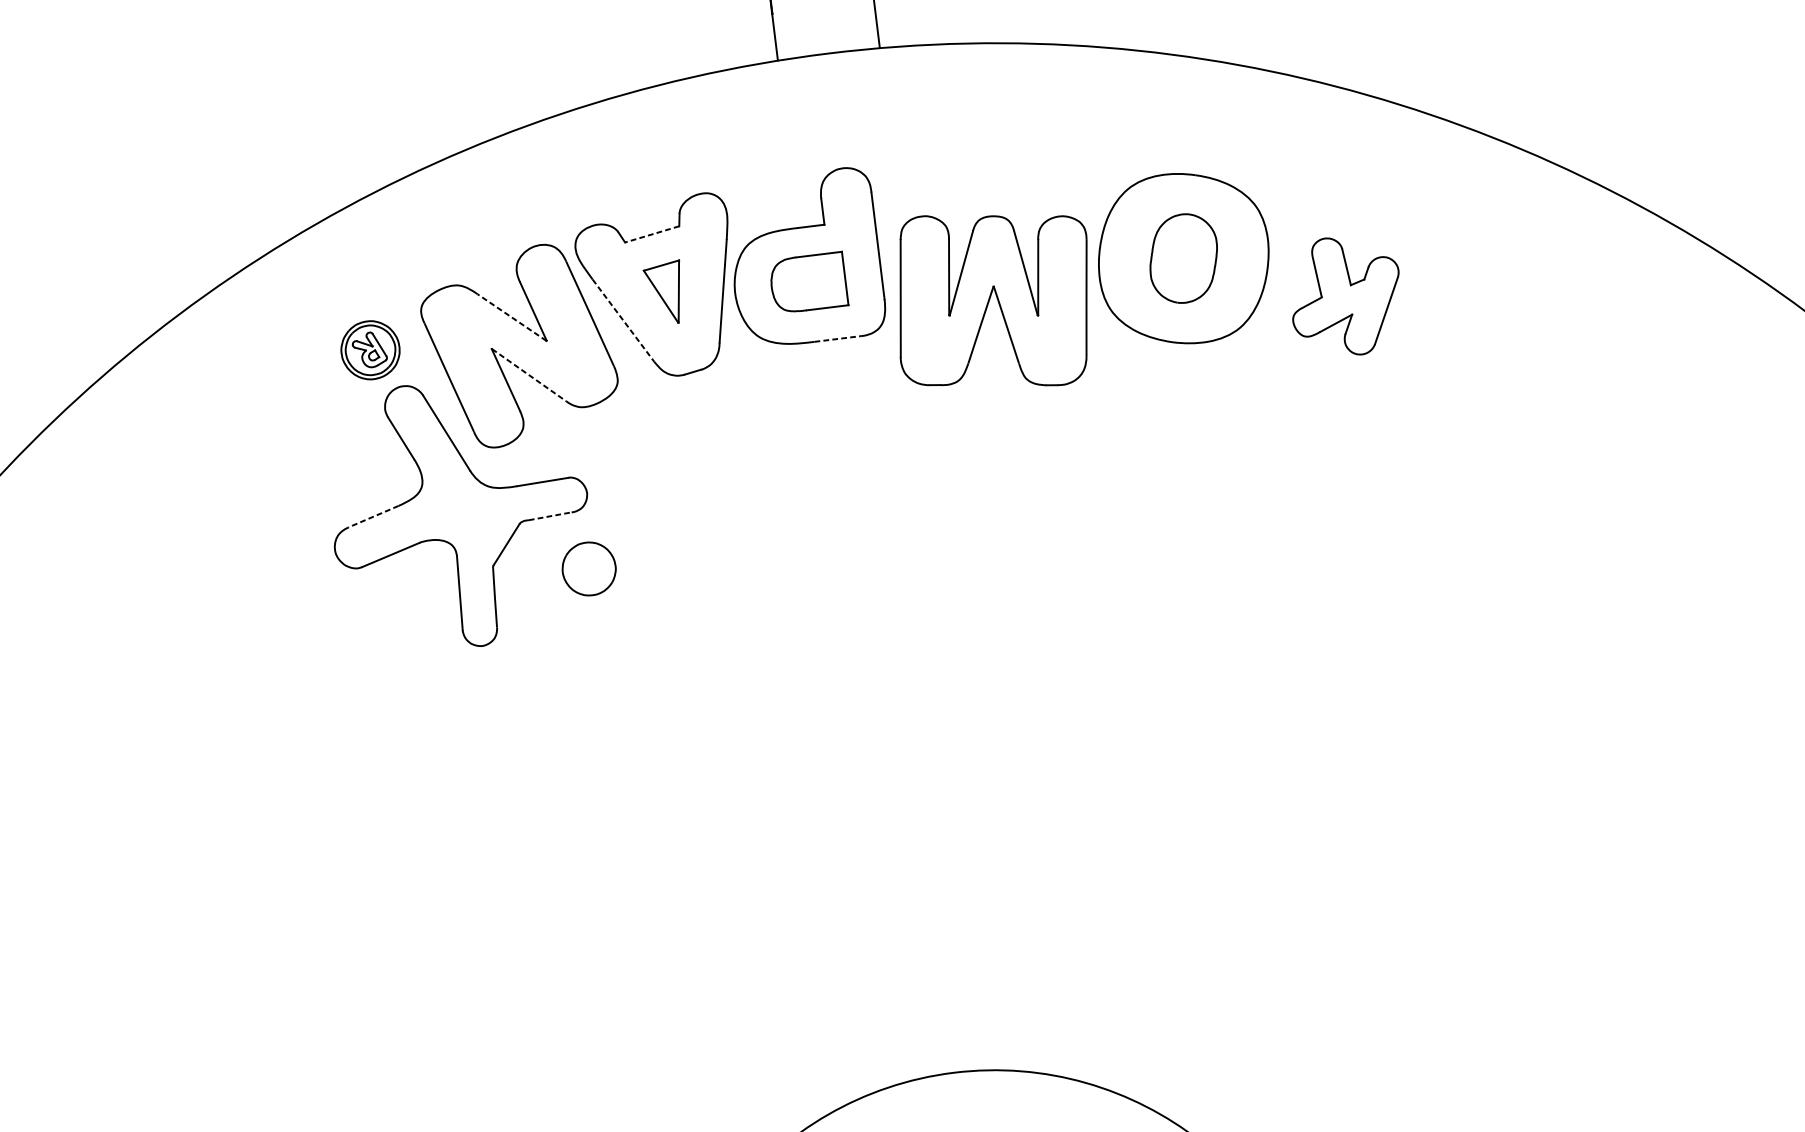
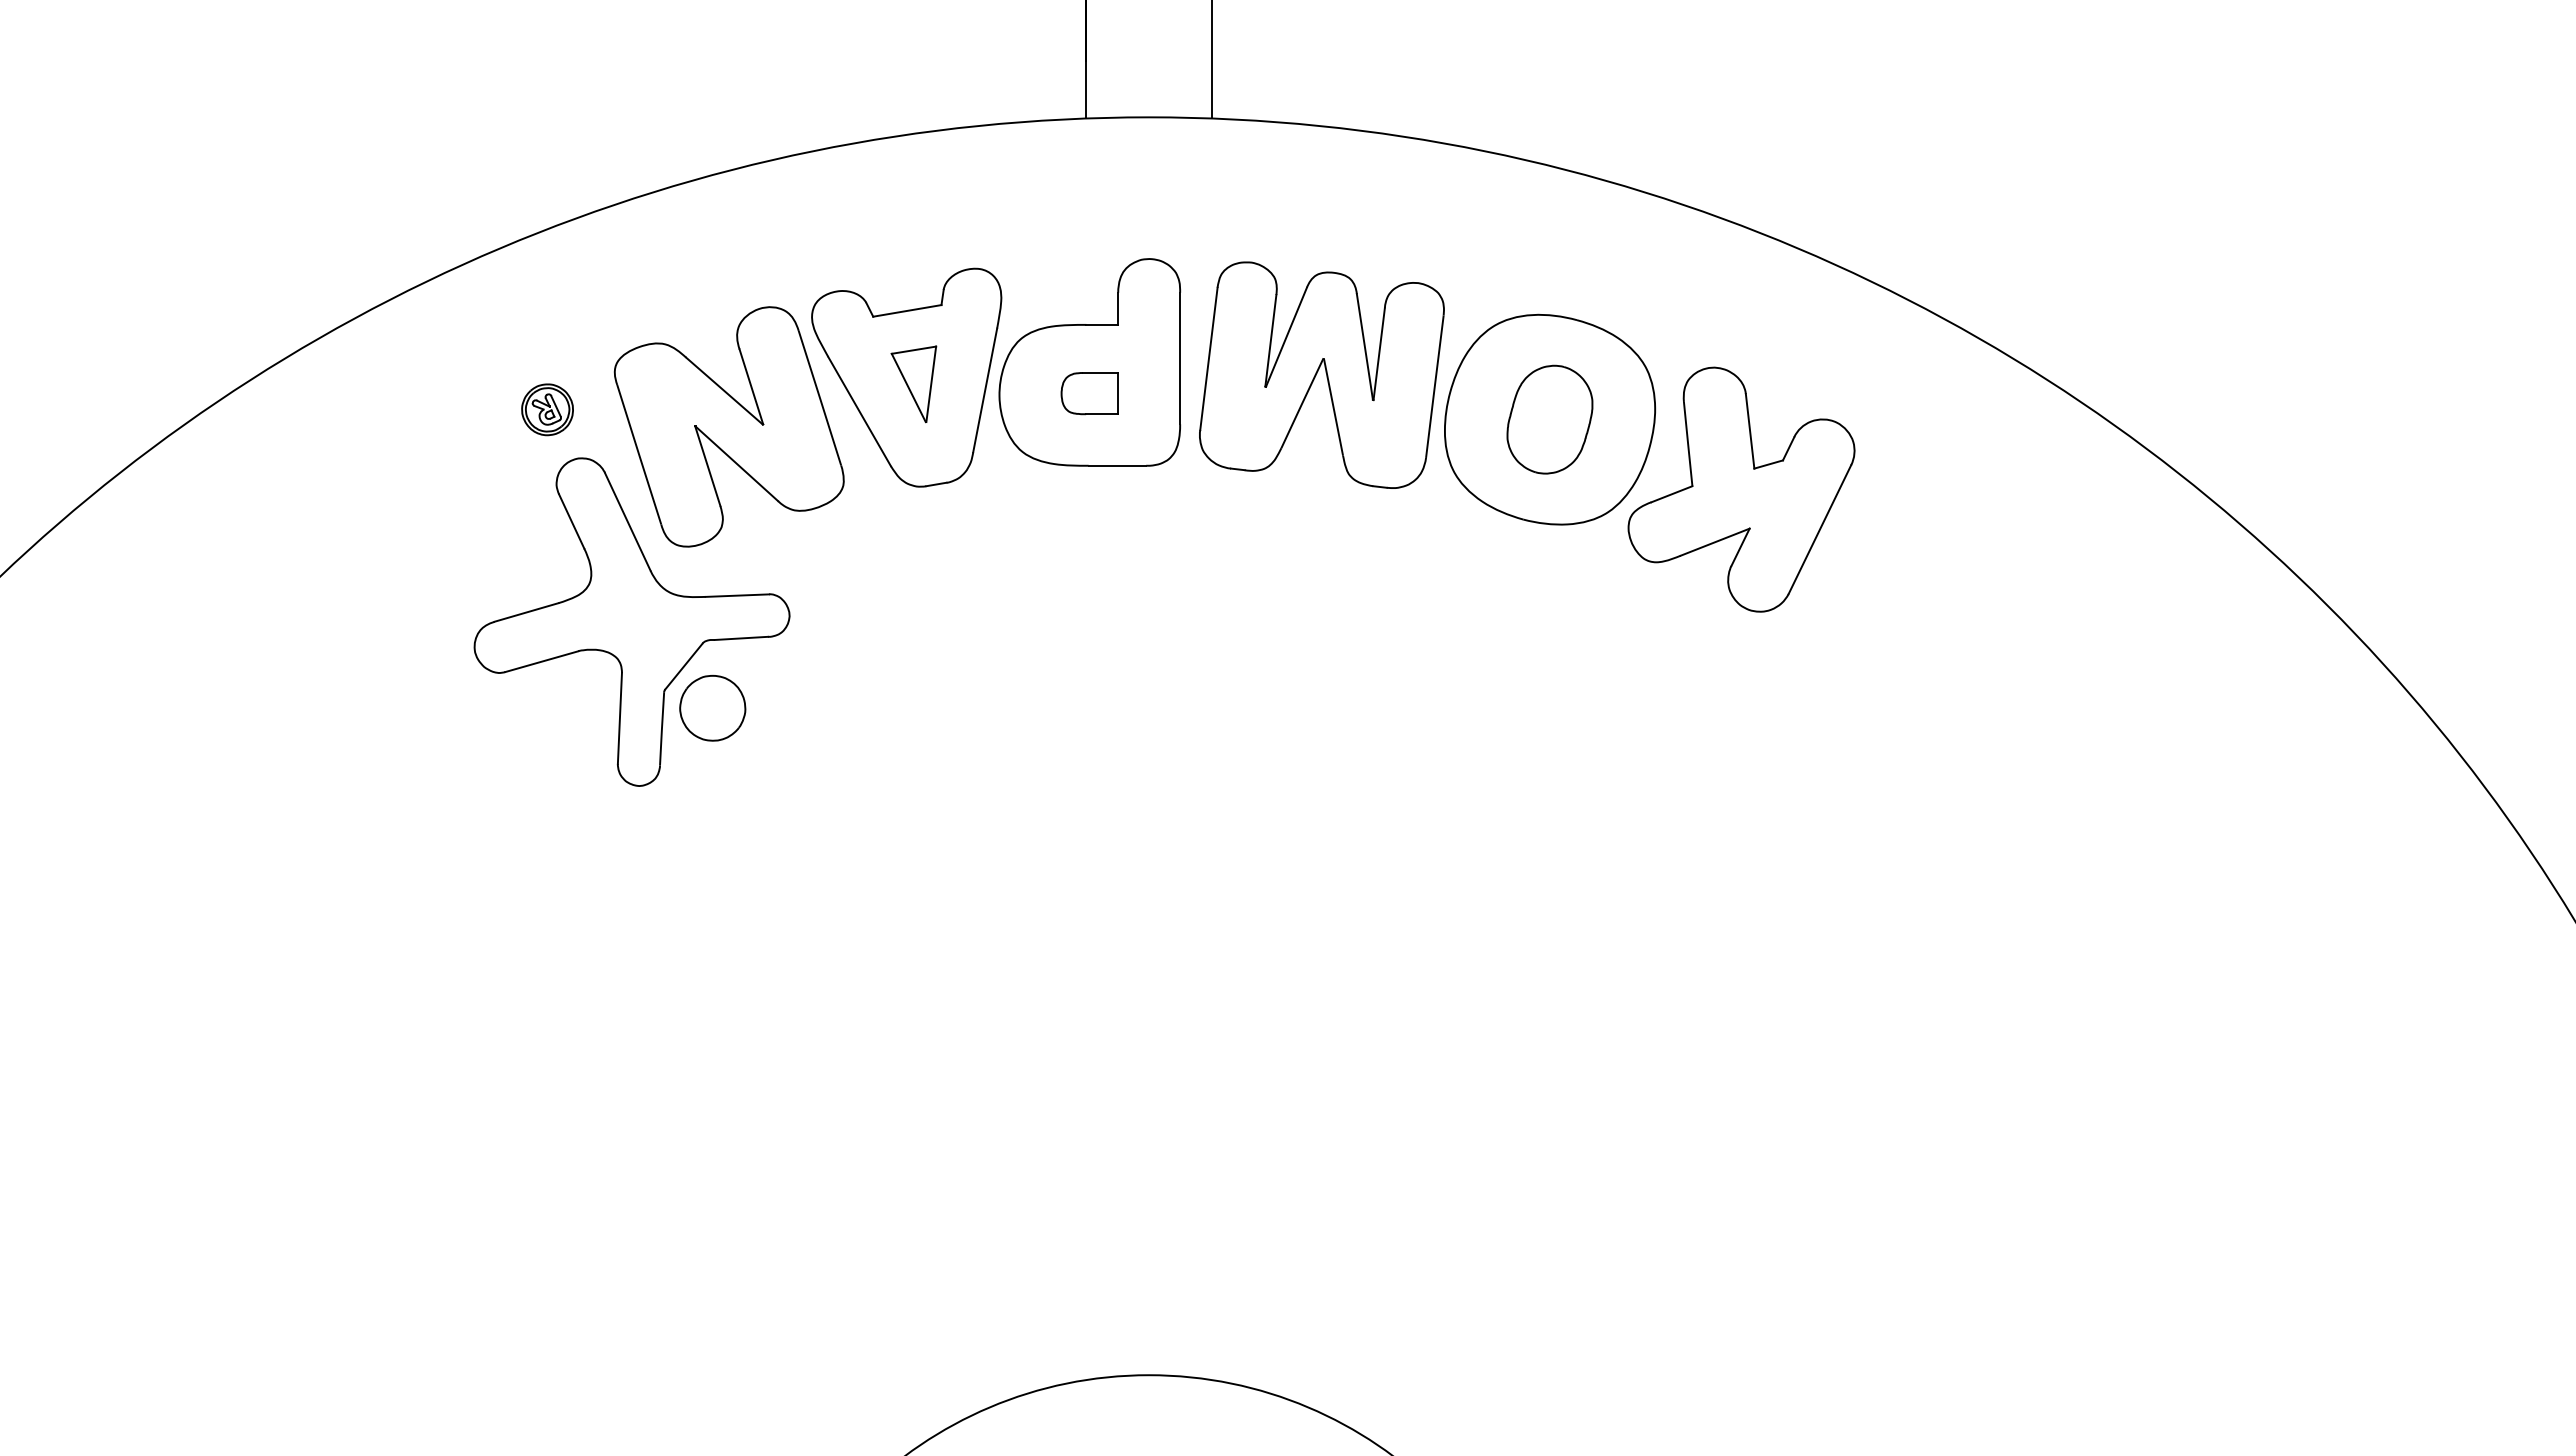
line: (652, 234) -> (907, 310), dashed -> solid
part: (808, 283) -> (1089, 393), size x0.62
part: (1345, 296) -> (1741, 489), size x1.67
part: (993, 299) -> (1321, 374), moved
line: (512, 317) -> (724, 391), dashed -> solid
line: (623, 320) -> (859, 411), dashed -> solid
line: (837, 338) -> (1117, 465), dashed -> solid
part: (370, 350) -> (547, 409), size x0.71
line: (528, 375) -> (736, 463), dashed -> solid
line: (373, 516) -> (526, 612), dashed -> solid
line: (550, 516) -> (741, 638), dashed -> solid
part: (588, 569) -> (712, 708), moved

